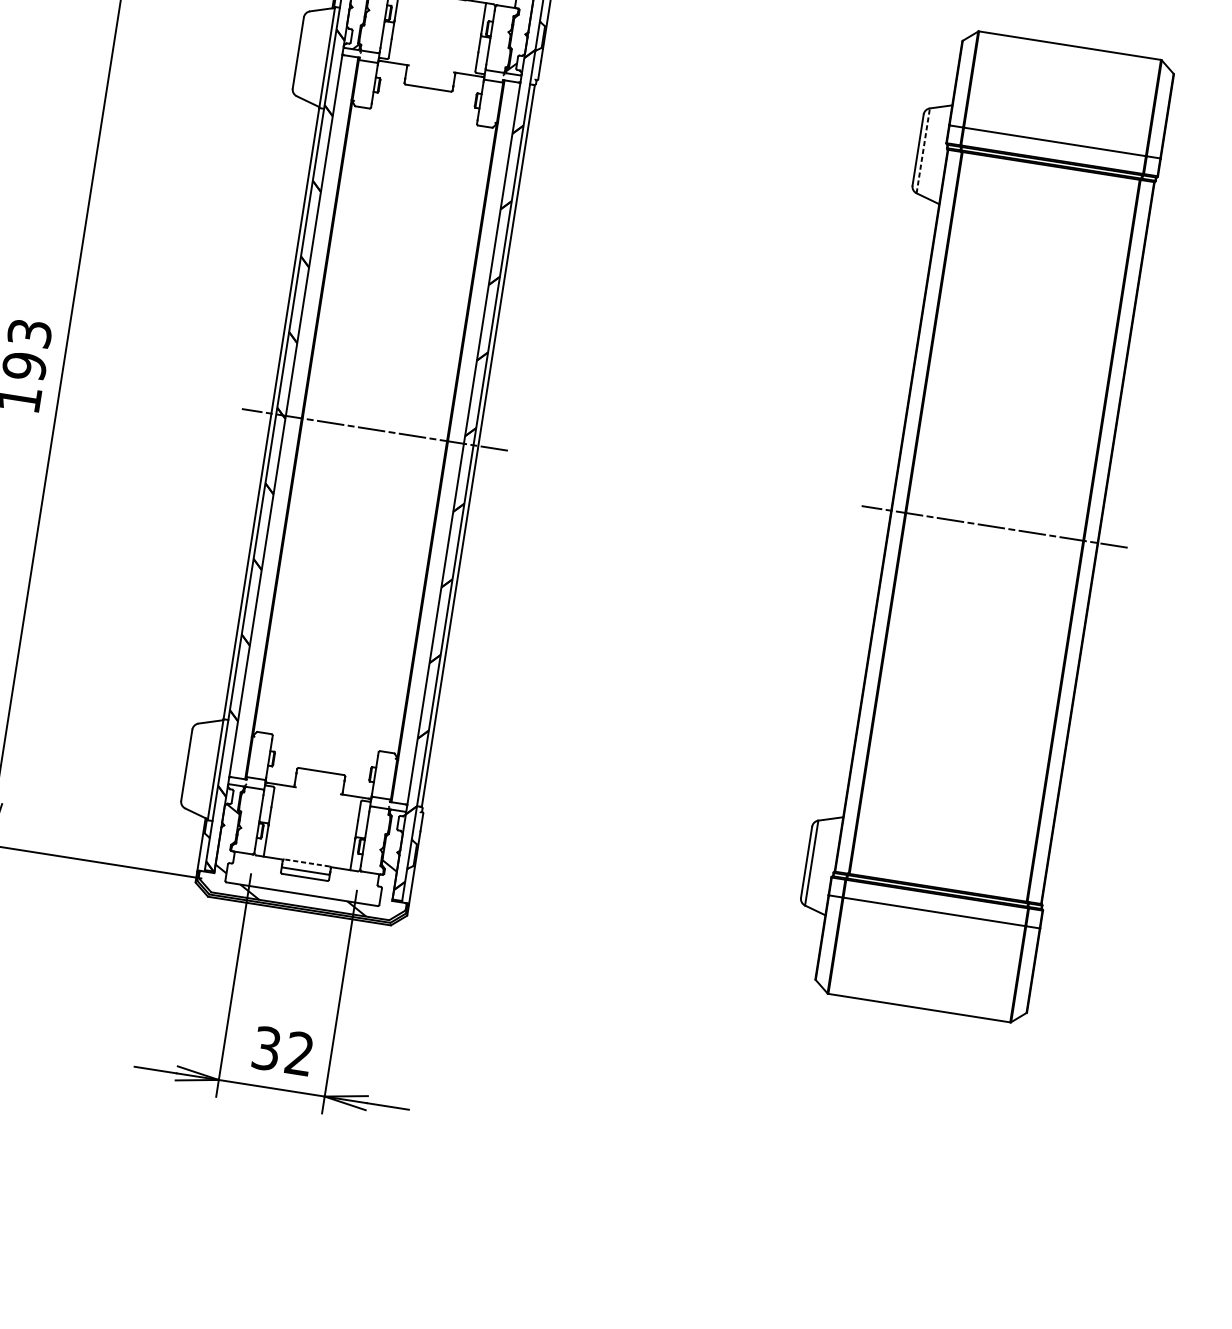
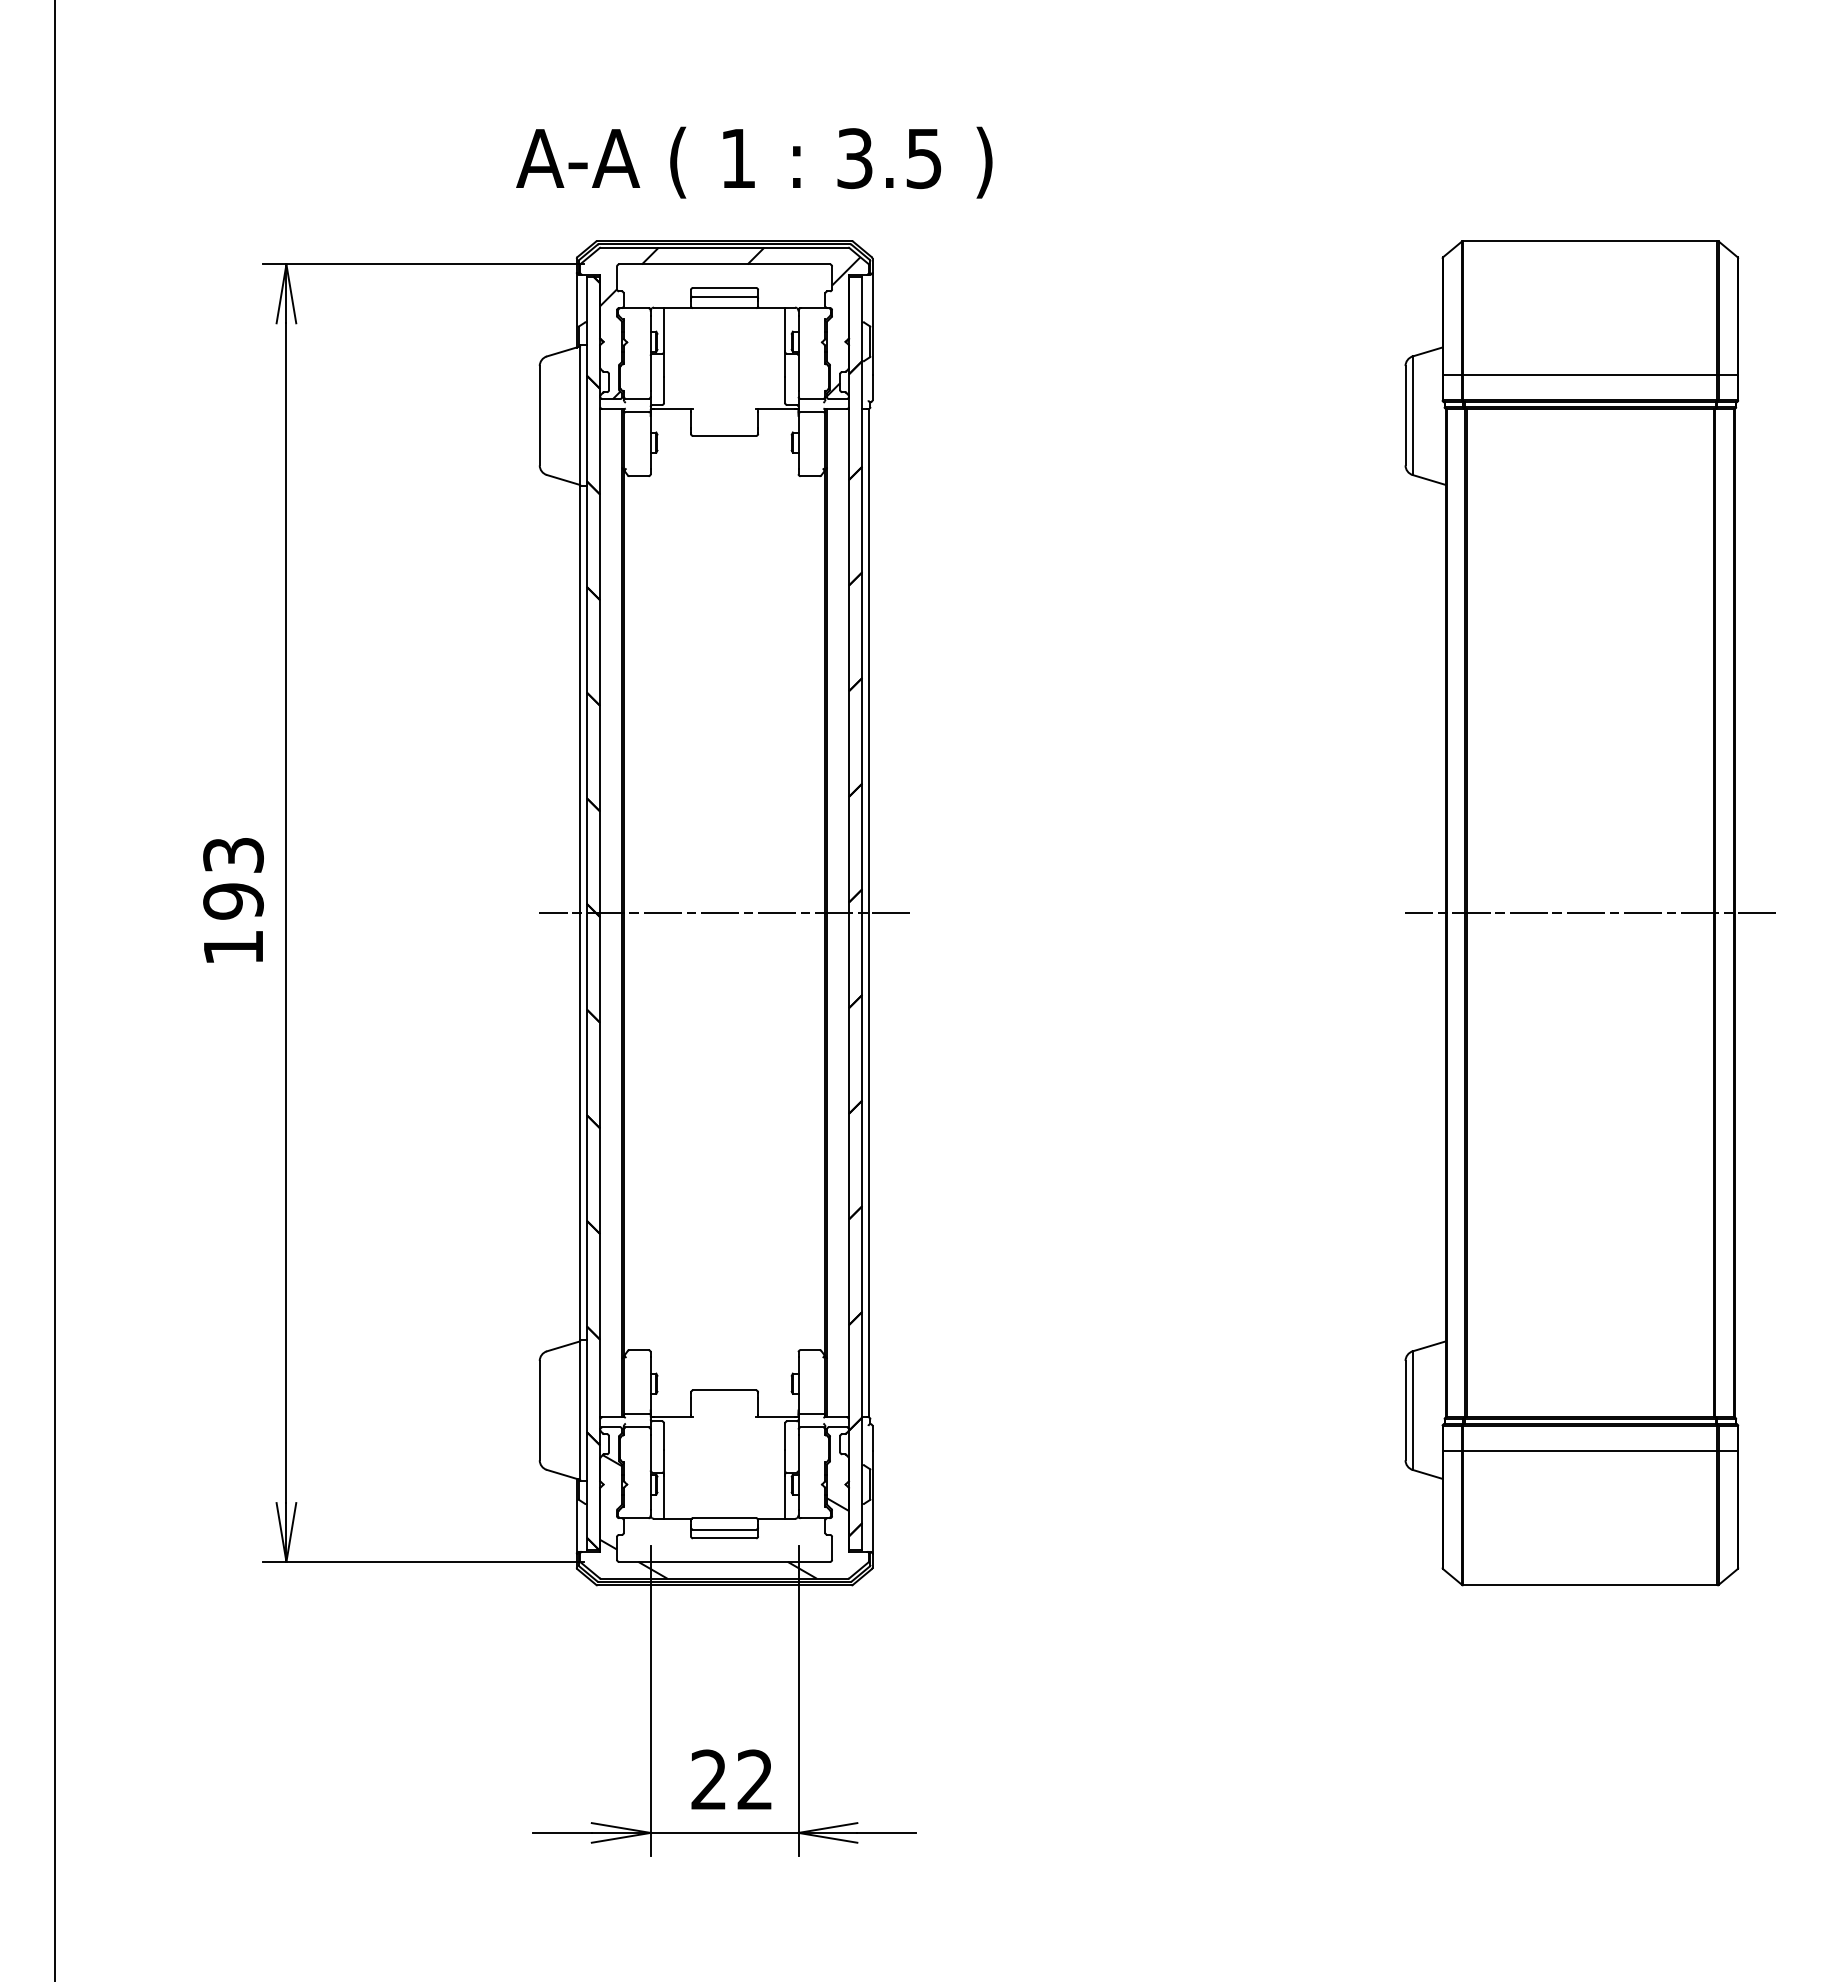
line: (923, 150) -> (1412, 415), dashed -> solid
line: (306, 863) -> (724, 1518), dashed -> solid
text: (266, 1048) -> (708, 1779), 32 -> 22

